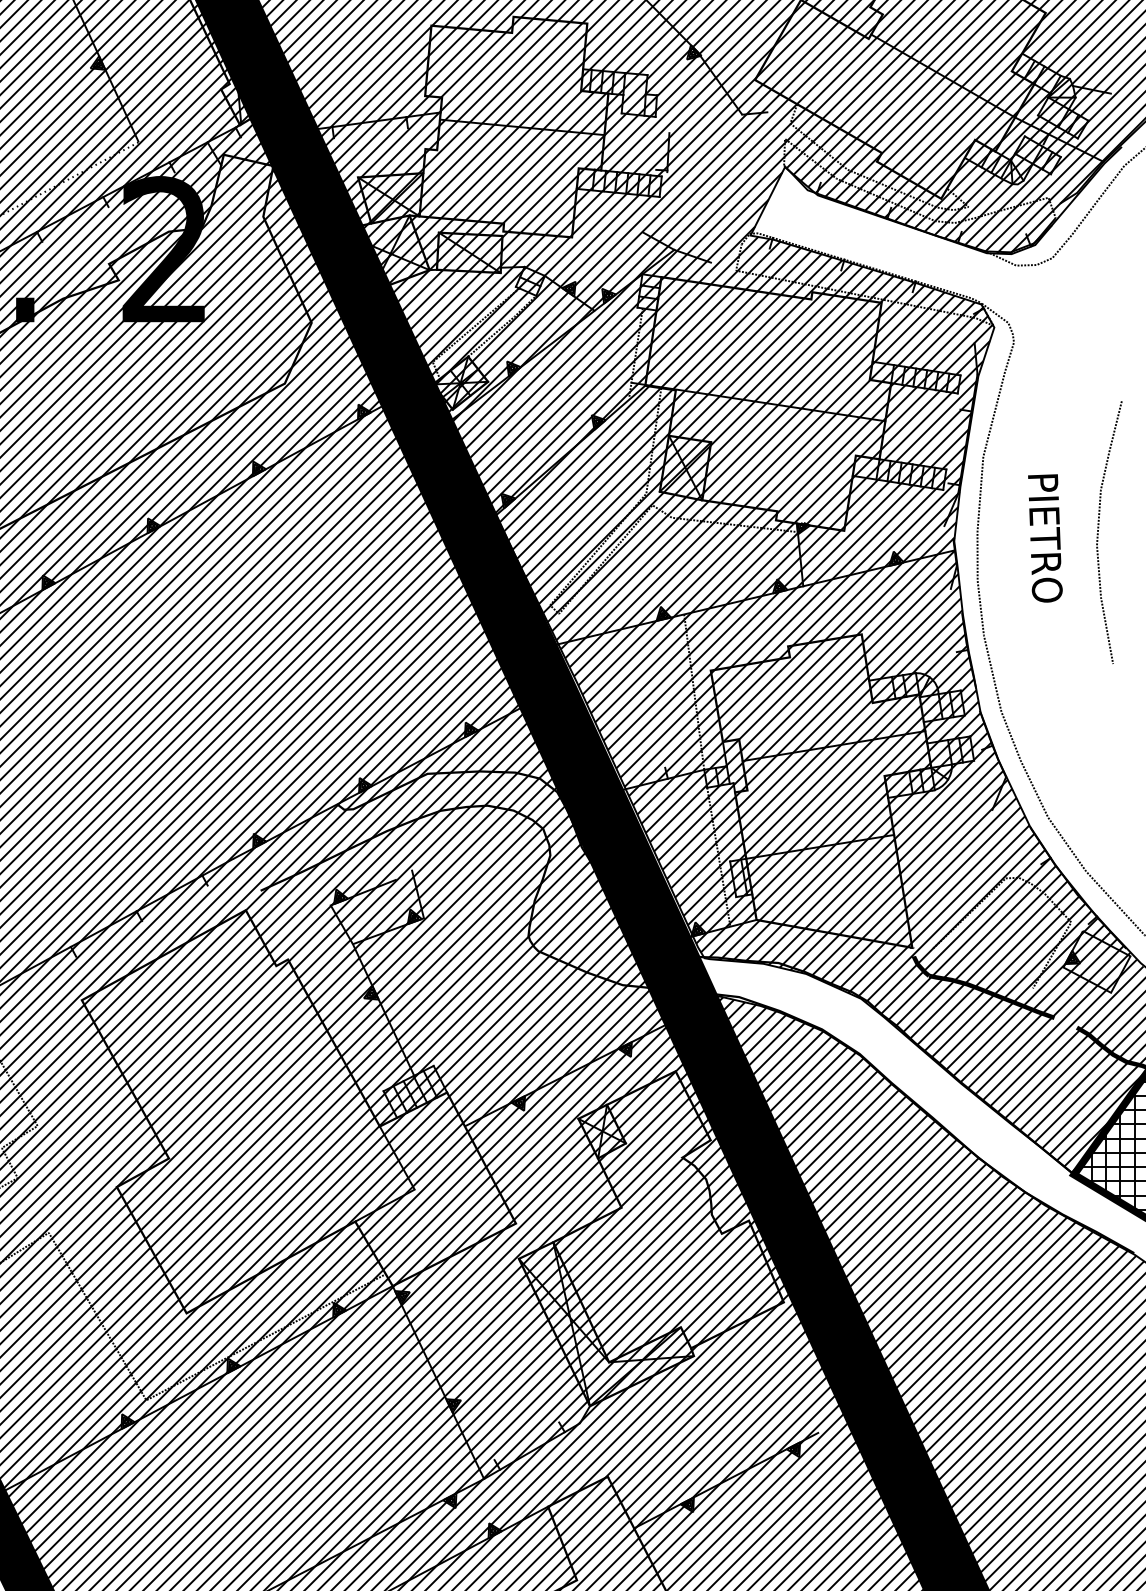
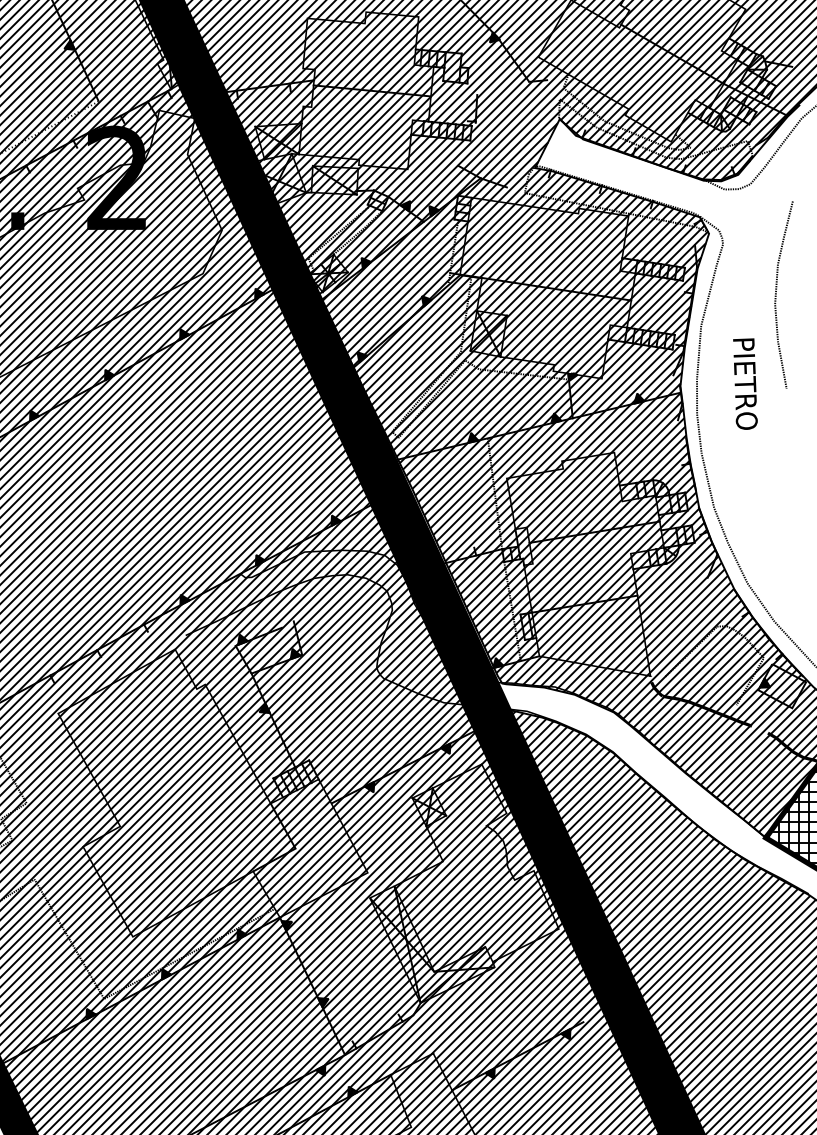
curve: (1098, 531) -> (776, 294), moved

